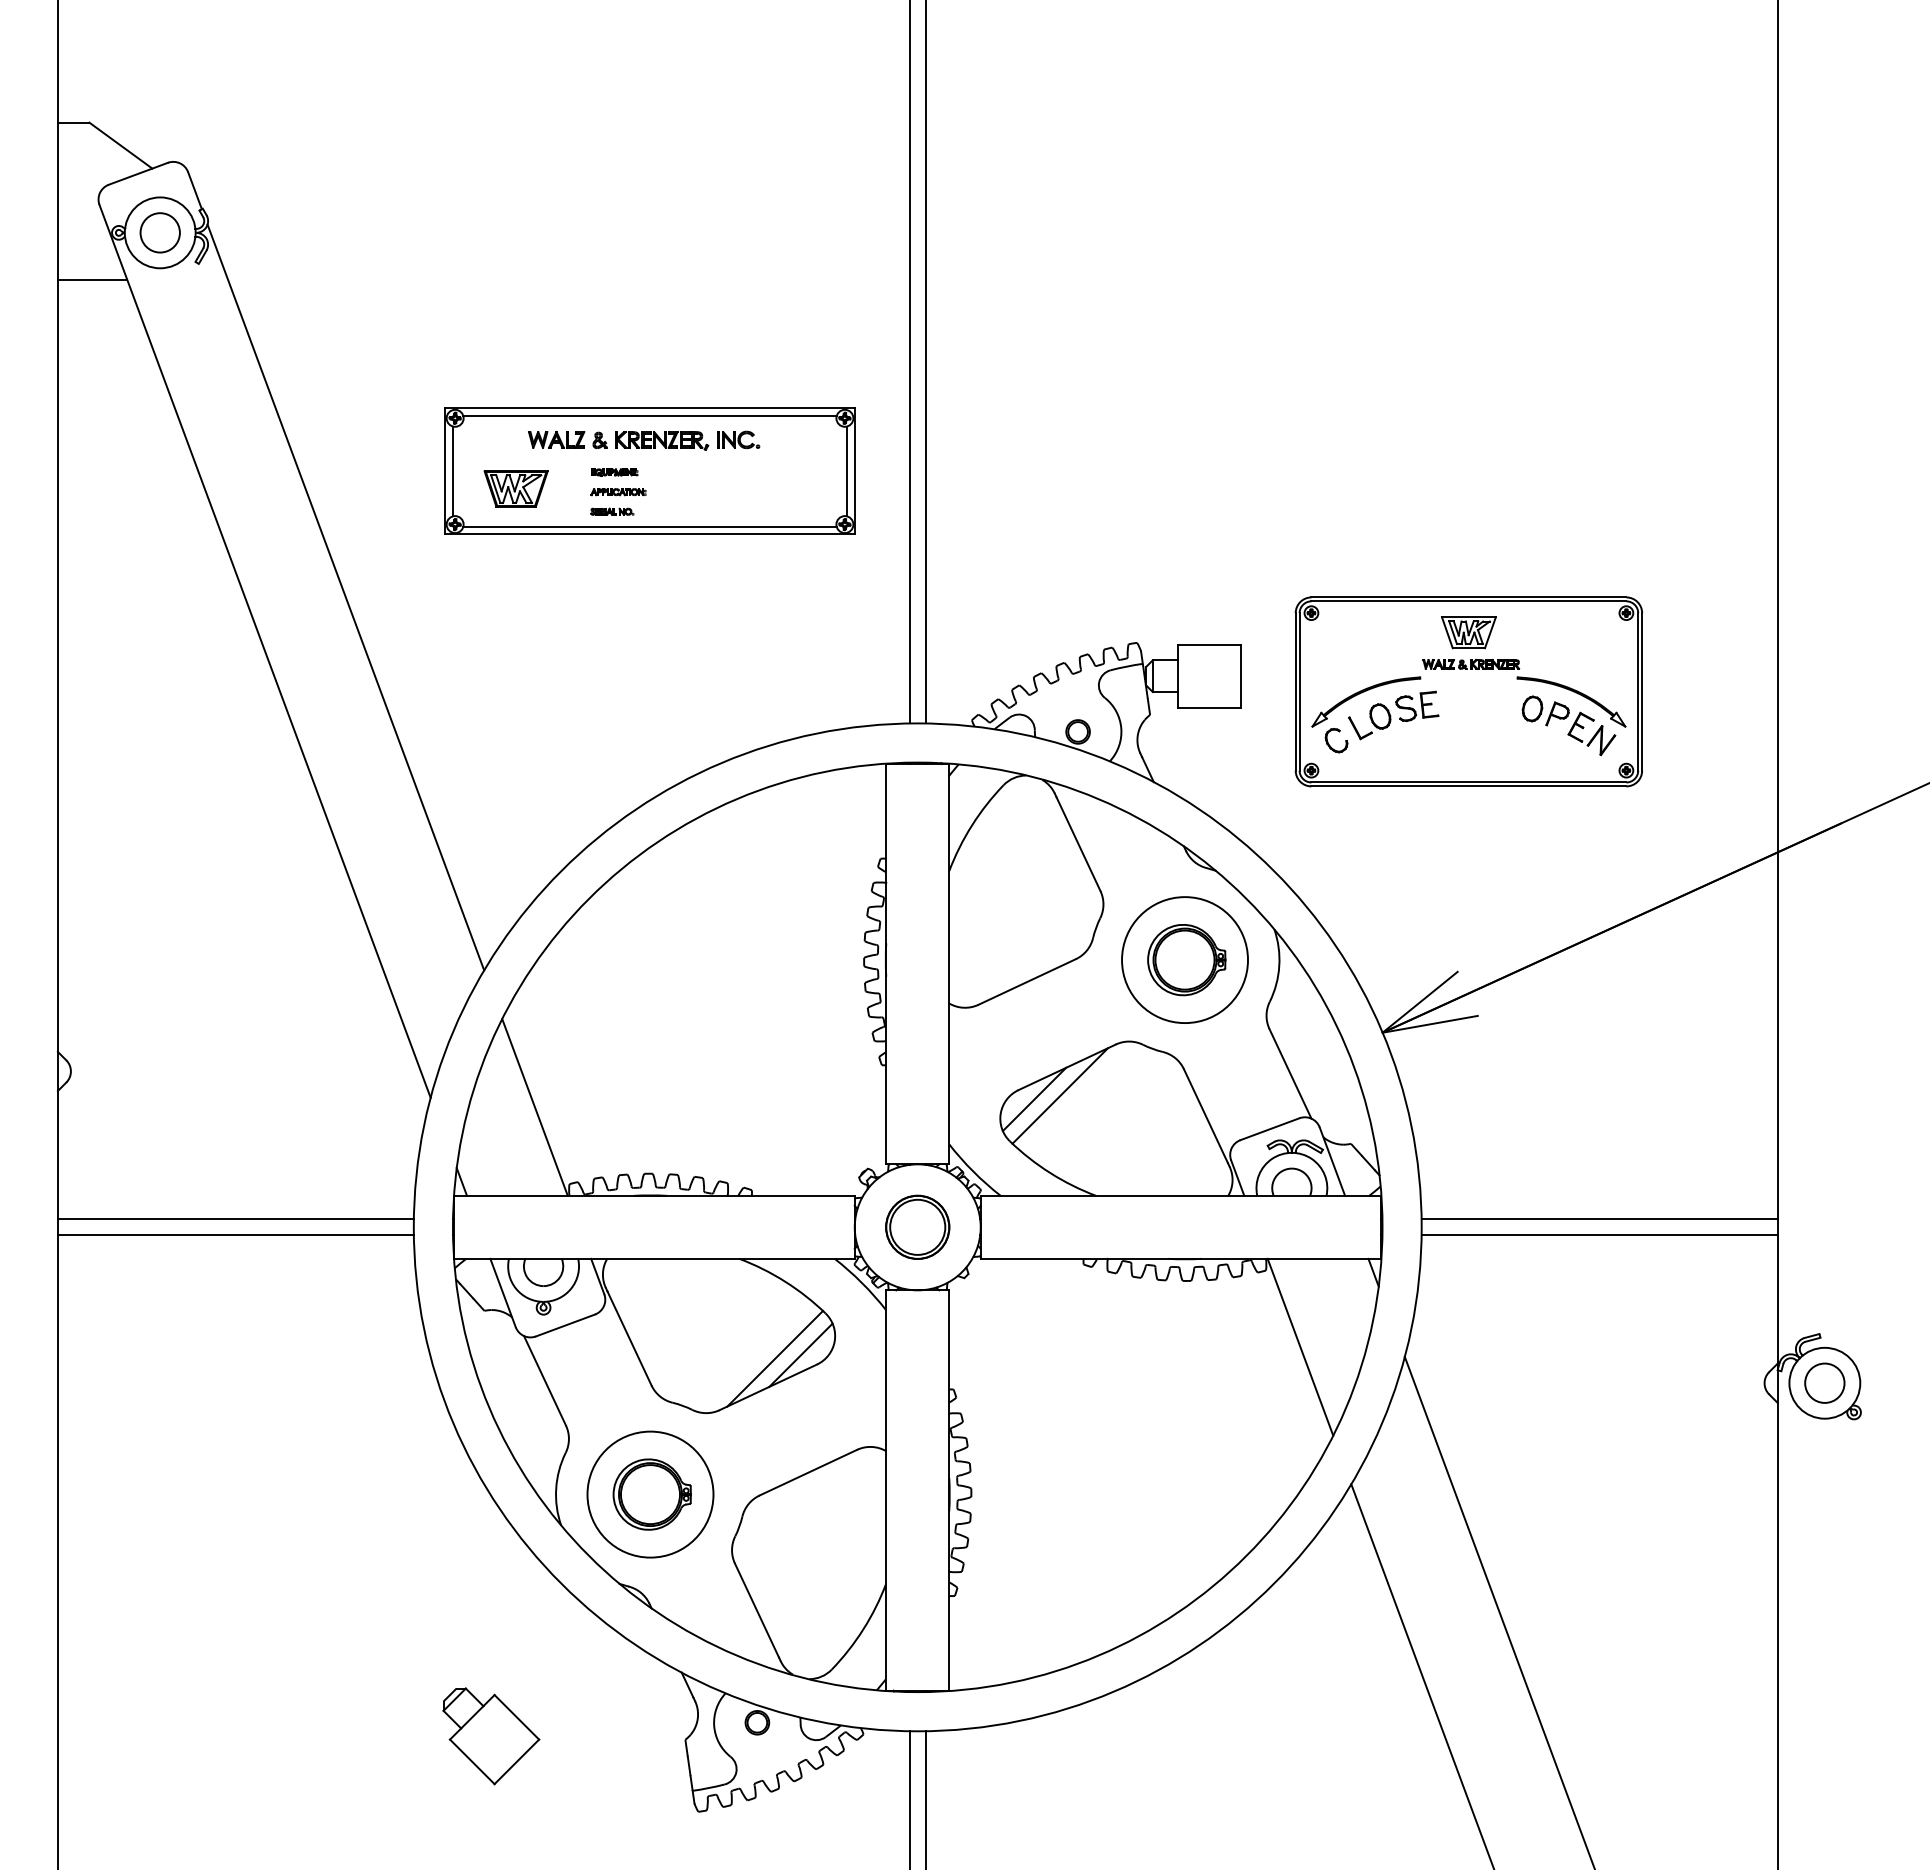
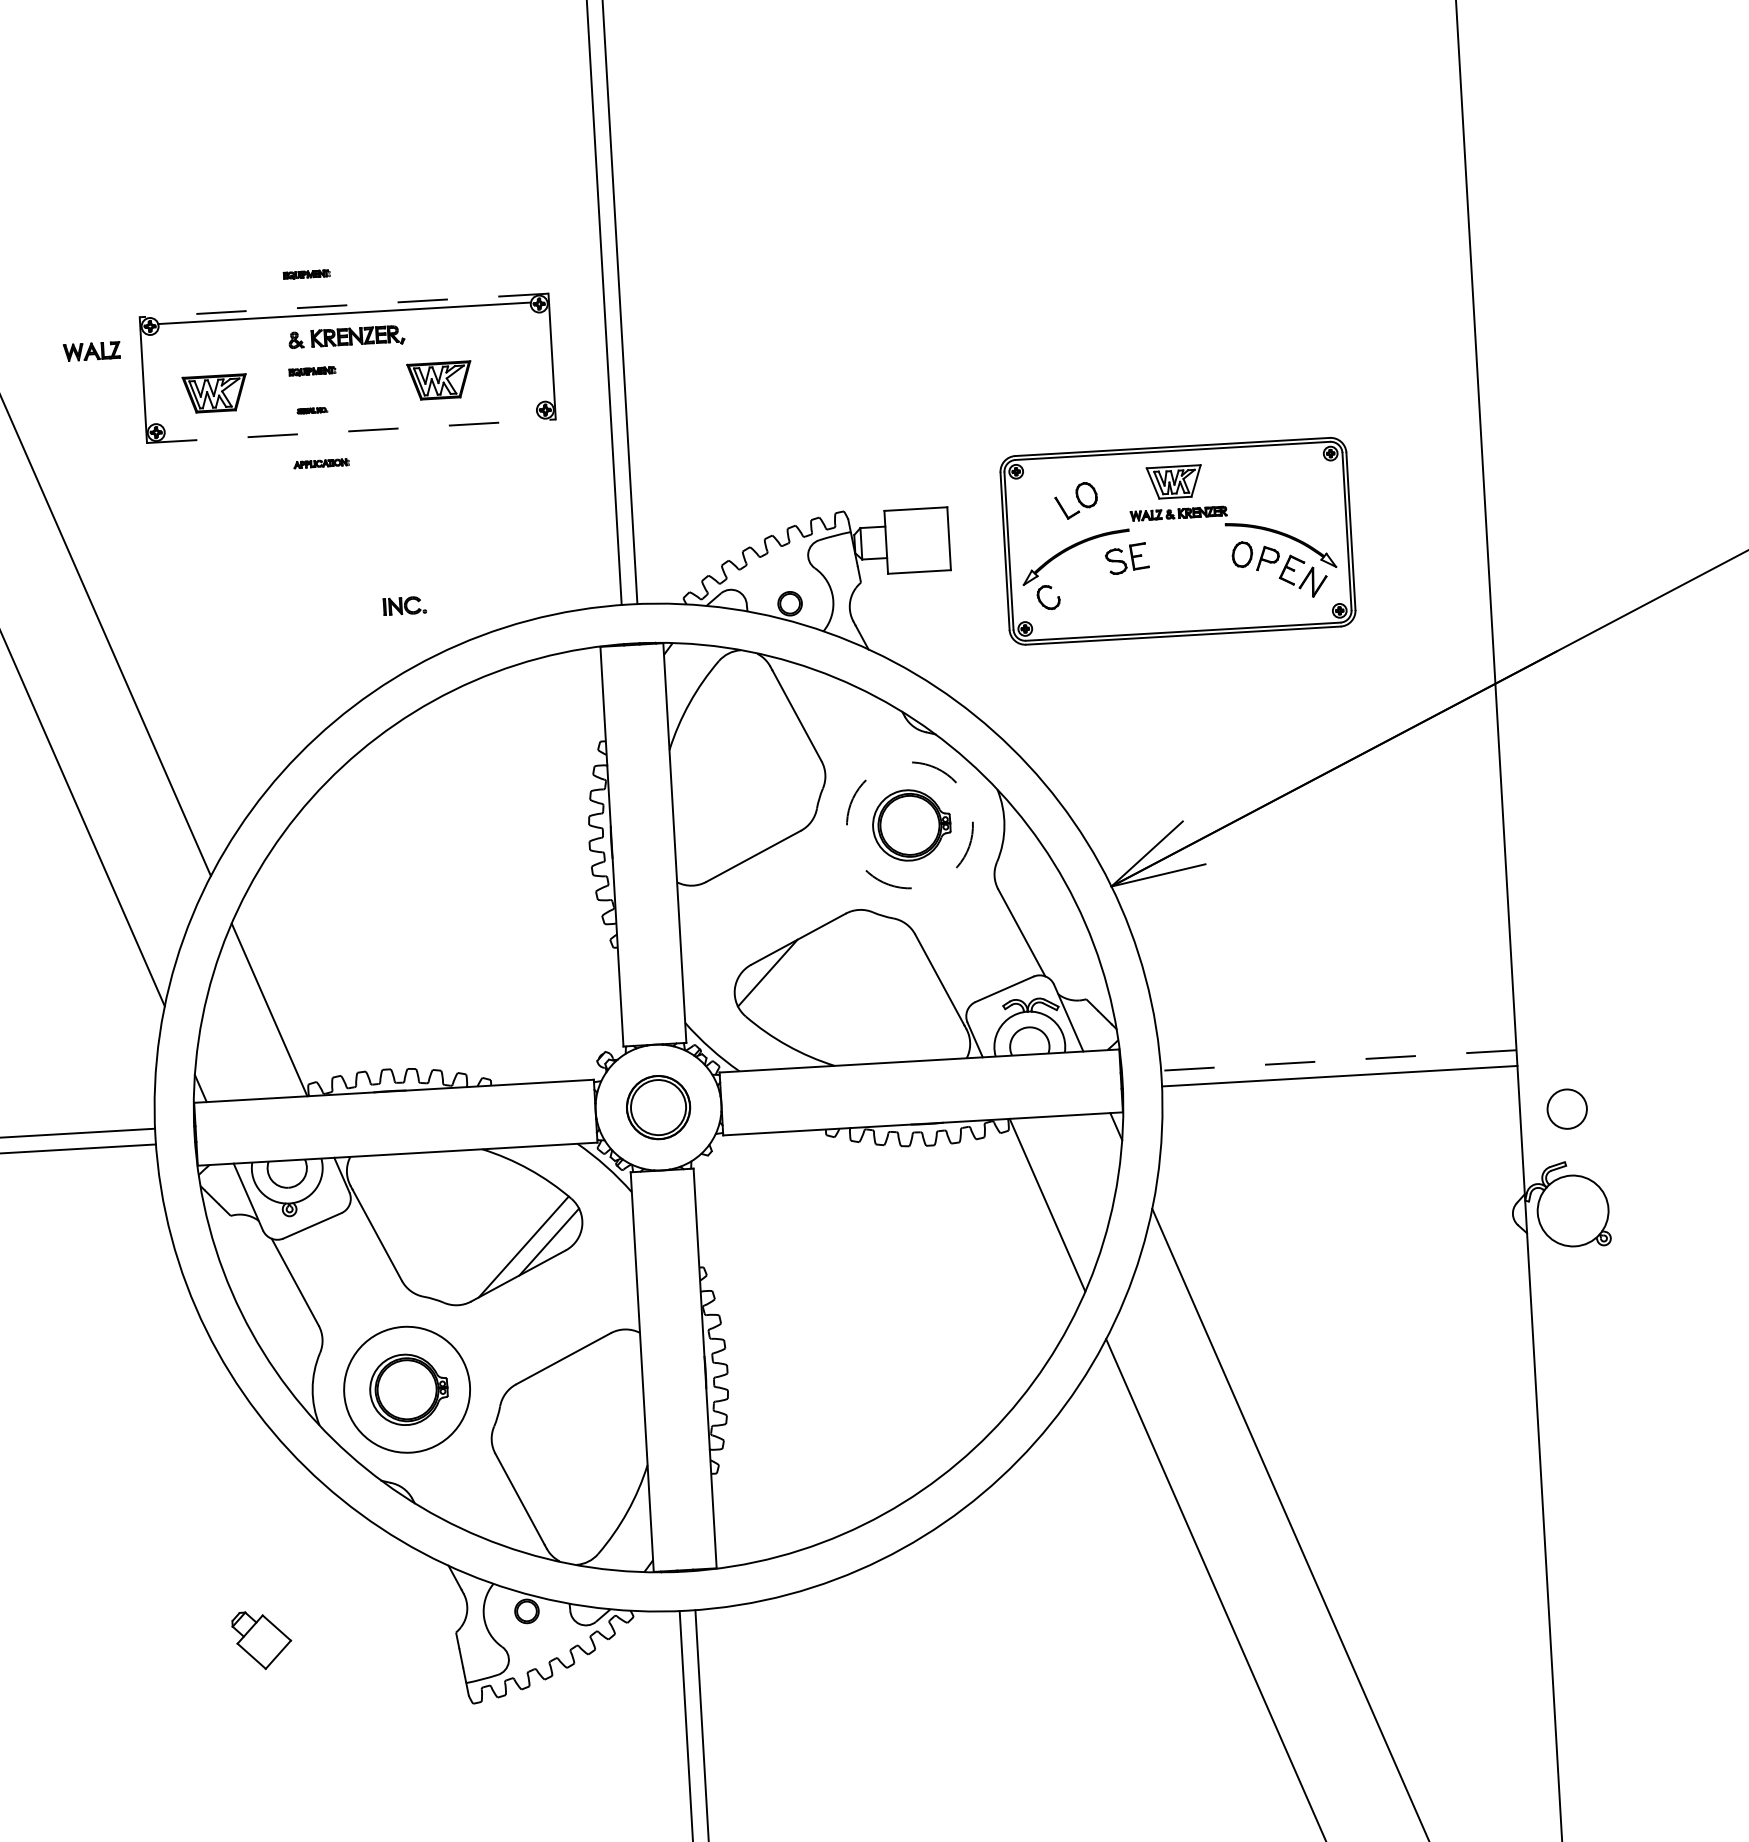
part: (614, 375) -> (306, 274), added
line: (650, 408) -> (344, 305), solid -> dashed
part: (556, 439) -> (91, 351), moved
part: (738, 439) -> (404, 605), moved
line: (453, 471) -> (151, 379), removed
line: (846, 471) -> (543, 357), removed
part: (740, 488) -> (439, 380), added
part: (618, 492) -> (321, 464), moved
part: (612, 511) -> (312, 410), size x0.7
line: (649, 526) -> (350, 423), removed
line: (650, 534) -> (351, 431), solid -> dashed
part: (1369, 721) -> (1076, 500), moved
circle: (1185, 960) -> (910, 825), solid -> dashed
line: (1060, 1095) -> (793, 967), removed
line: (1599, 1219) -> (1338, 1060), solid -> dashed
circle: (1824, 1382) -> (1566, 1108), moved
part: (491, 1736) -> (262, 1640), size x0.6

